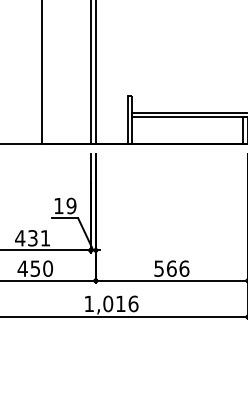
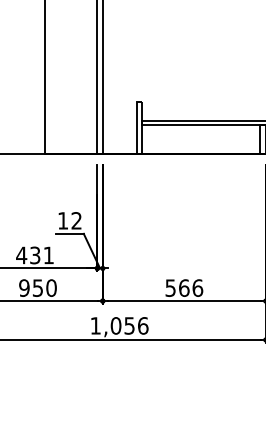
text: (71, 205) -> (76, 220), 19 -> 12
text: (22, 268) -> (24, 287), 450 -> 950
text: (120, 303) -> (129, 325), 1,016 -> 1,056

